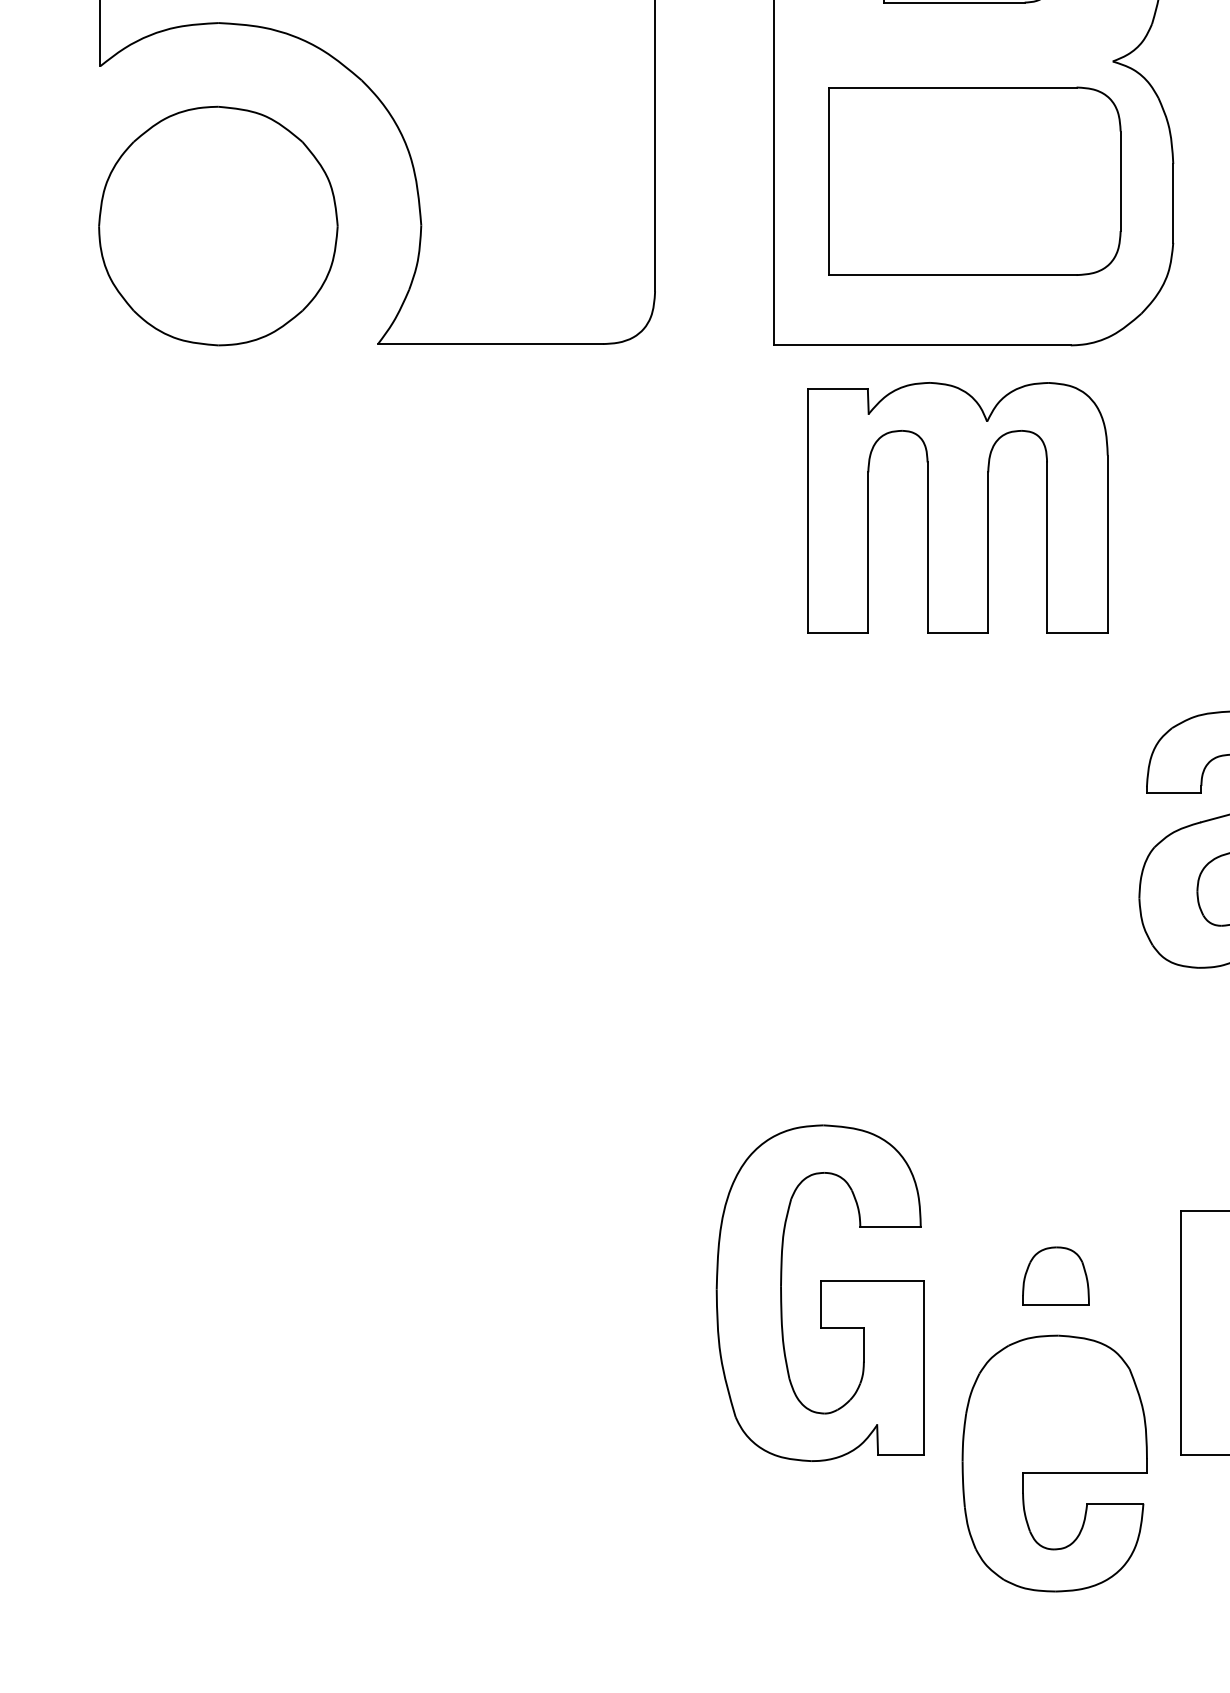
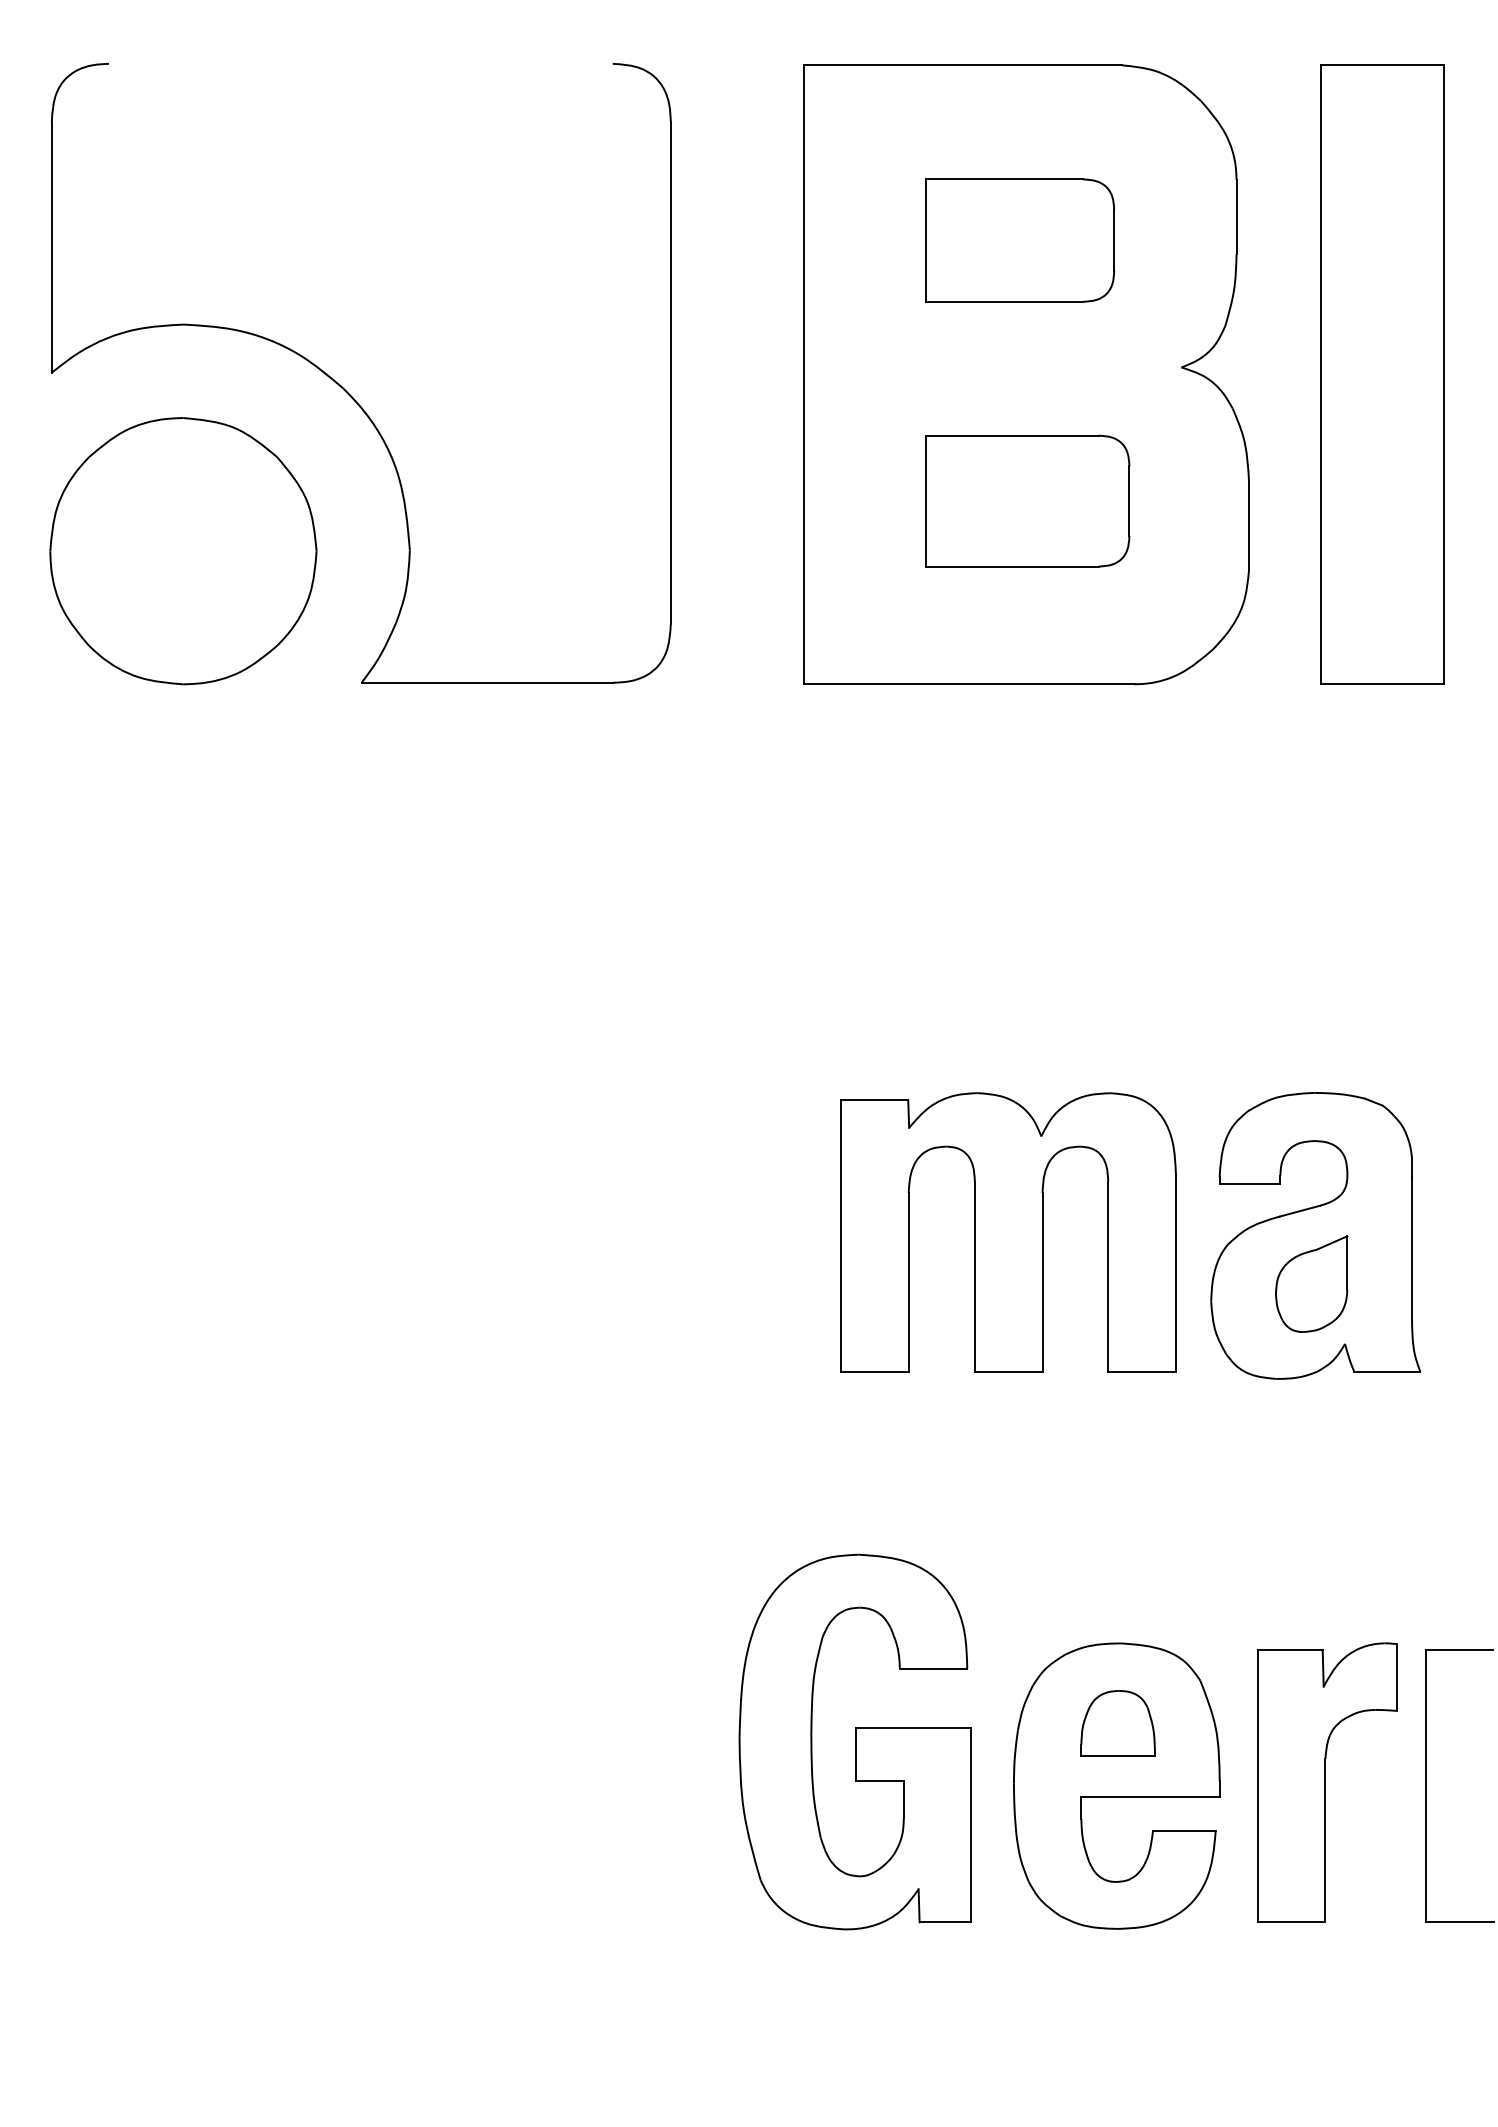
part: (974, 180) -> (1027, 500), size x0.62
part: (957, 507) -> (1008, 1232), moved
part: (1054, 1463) -> (1116, 1785), moved

